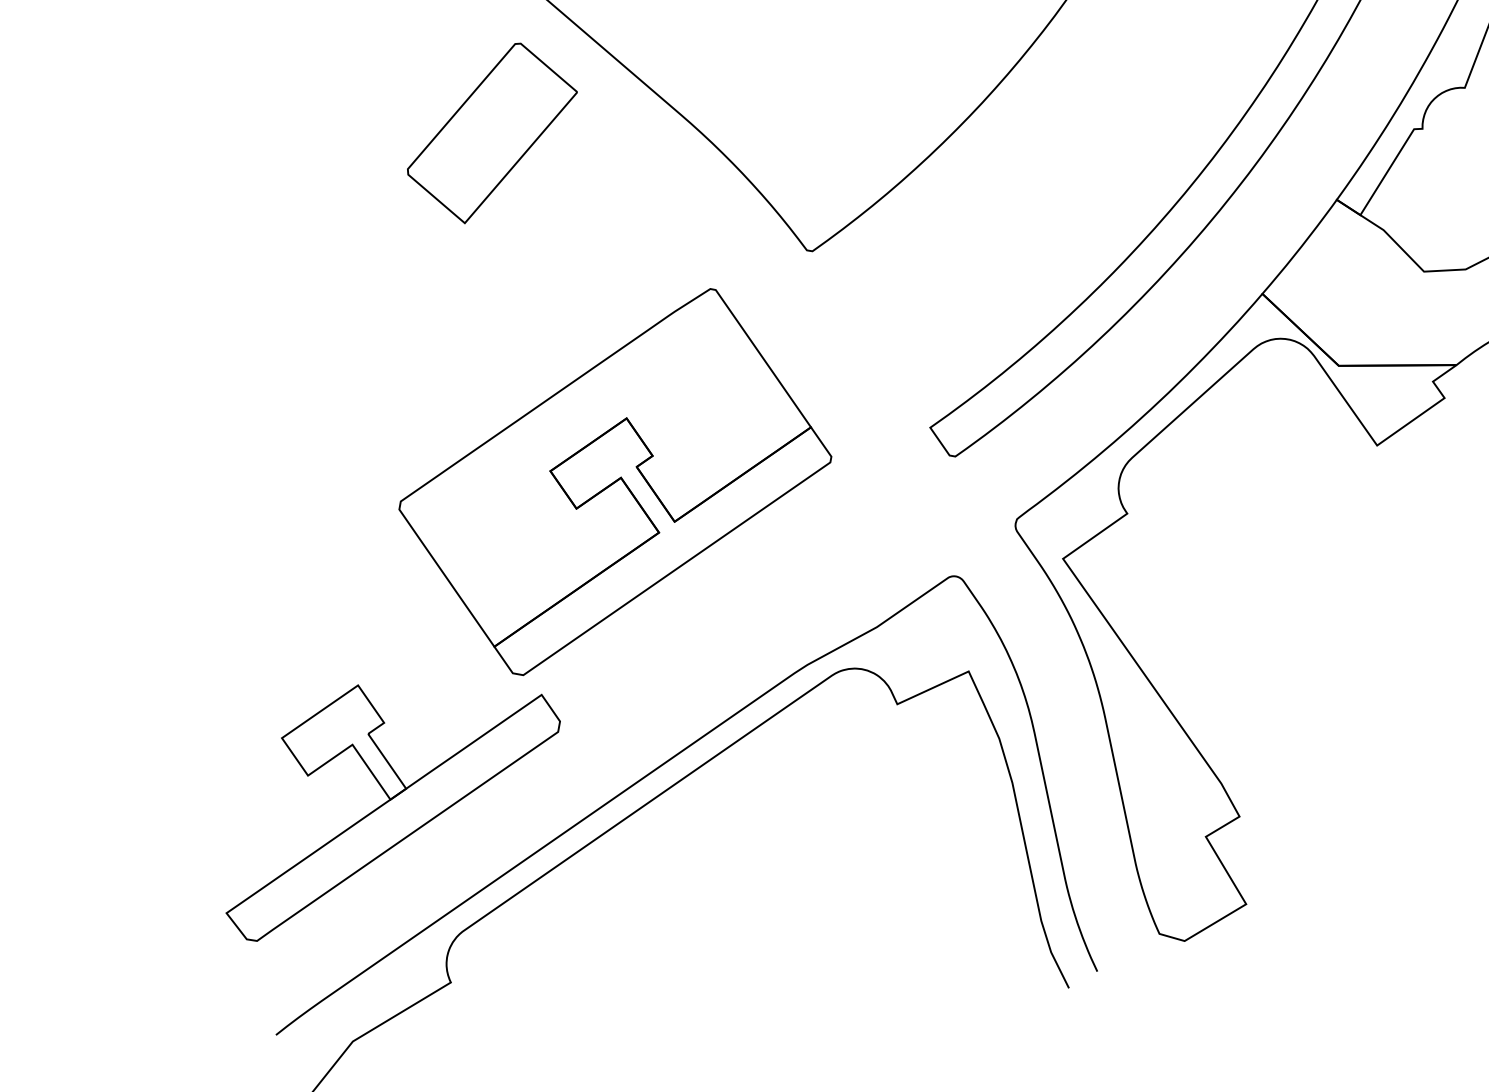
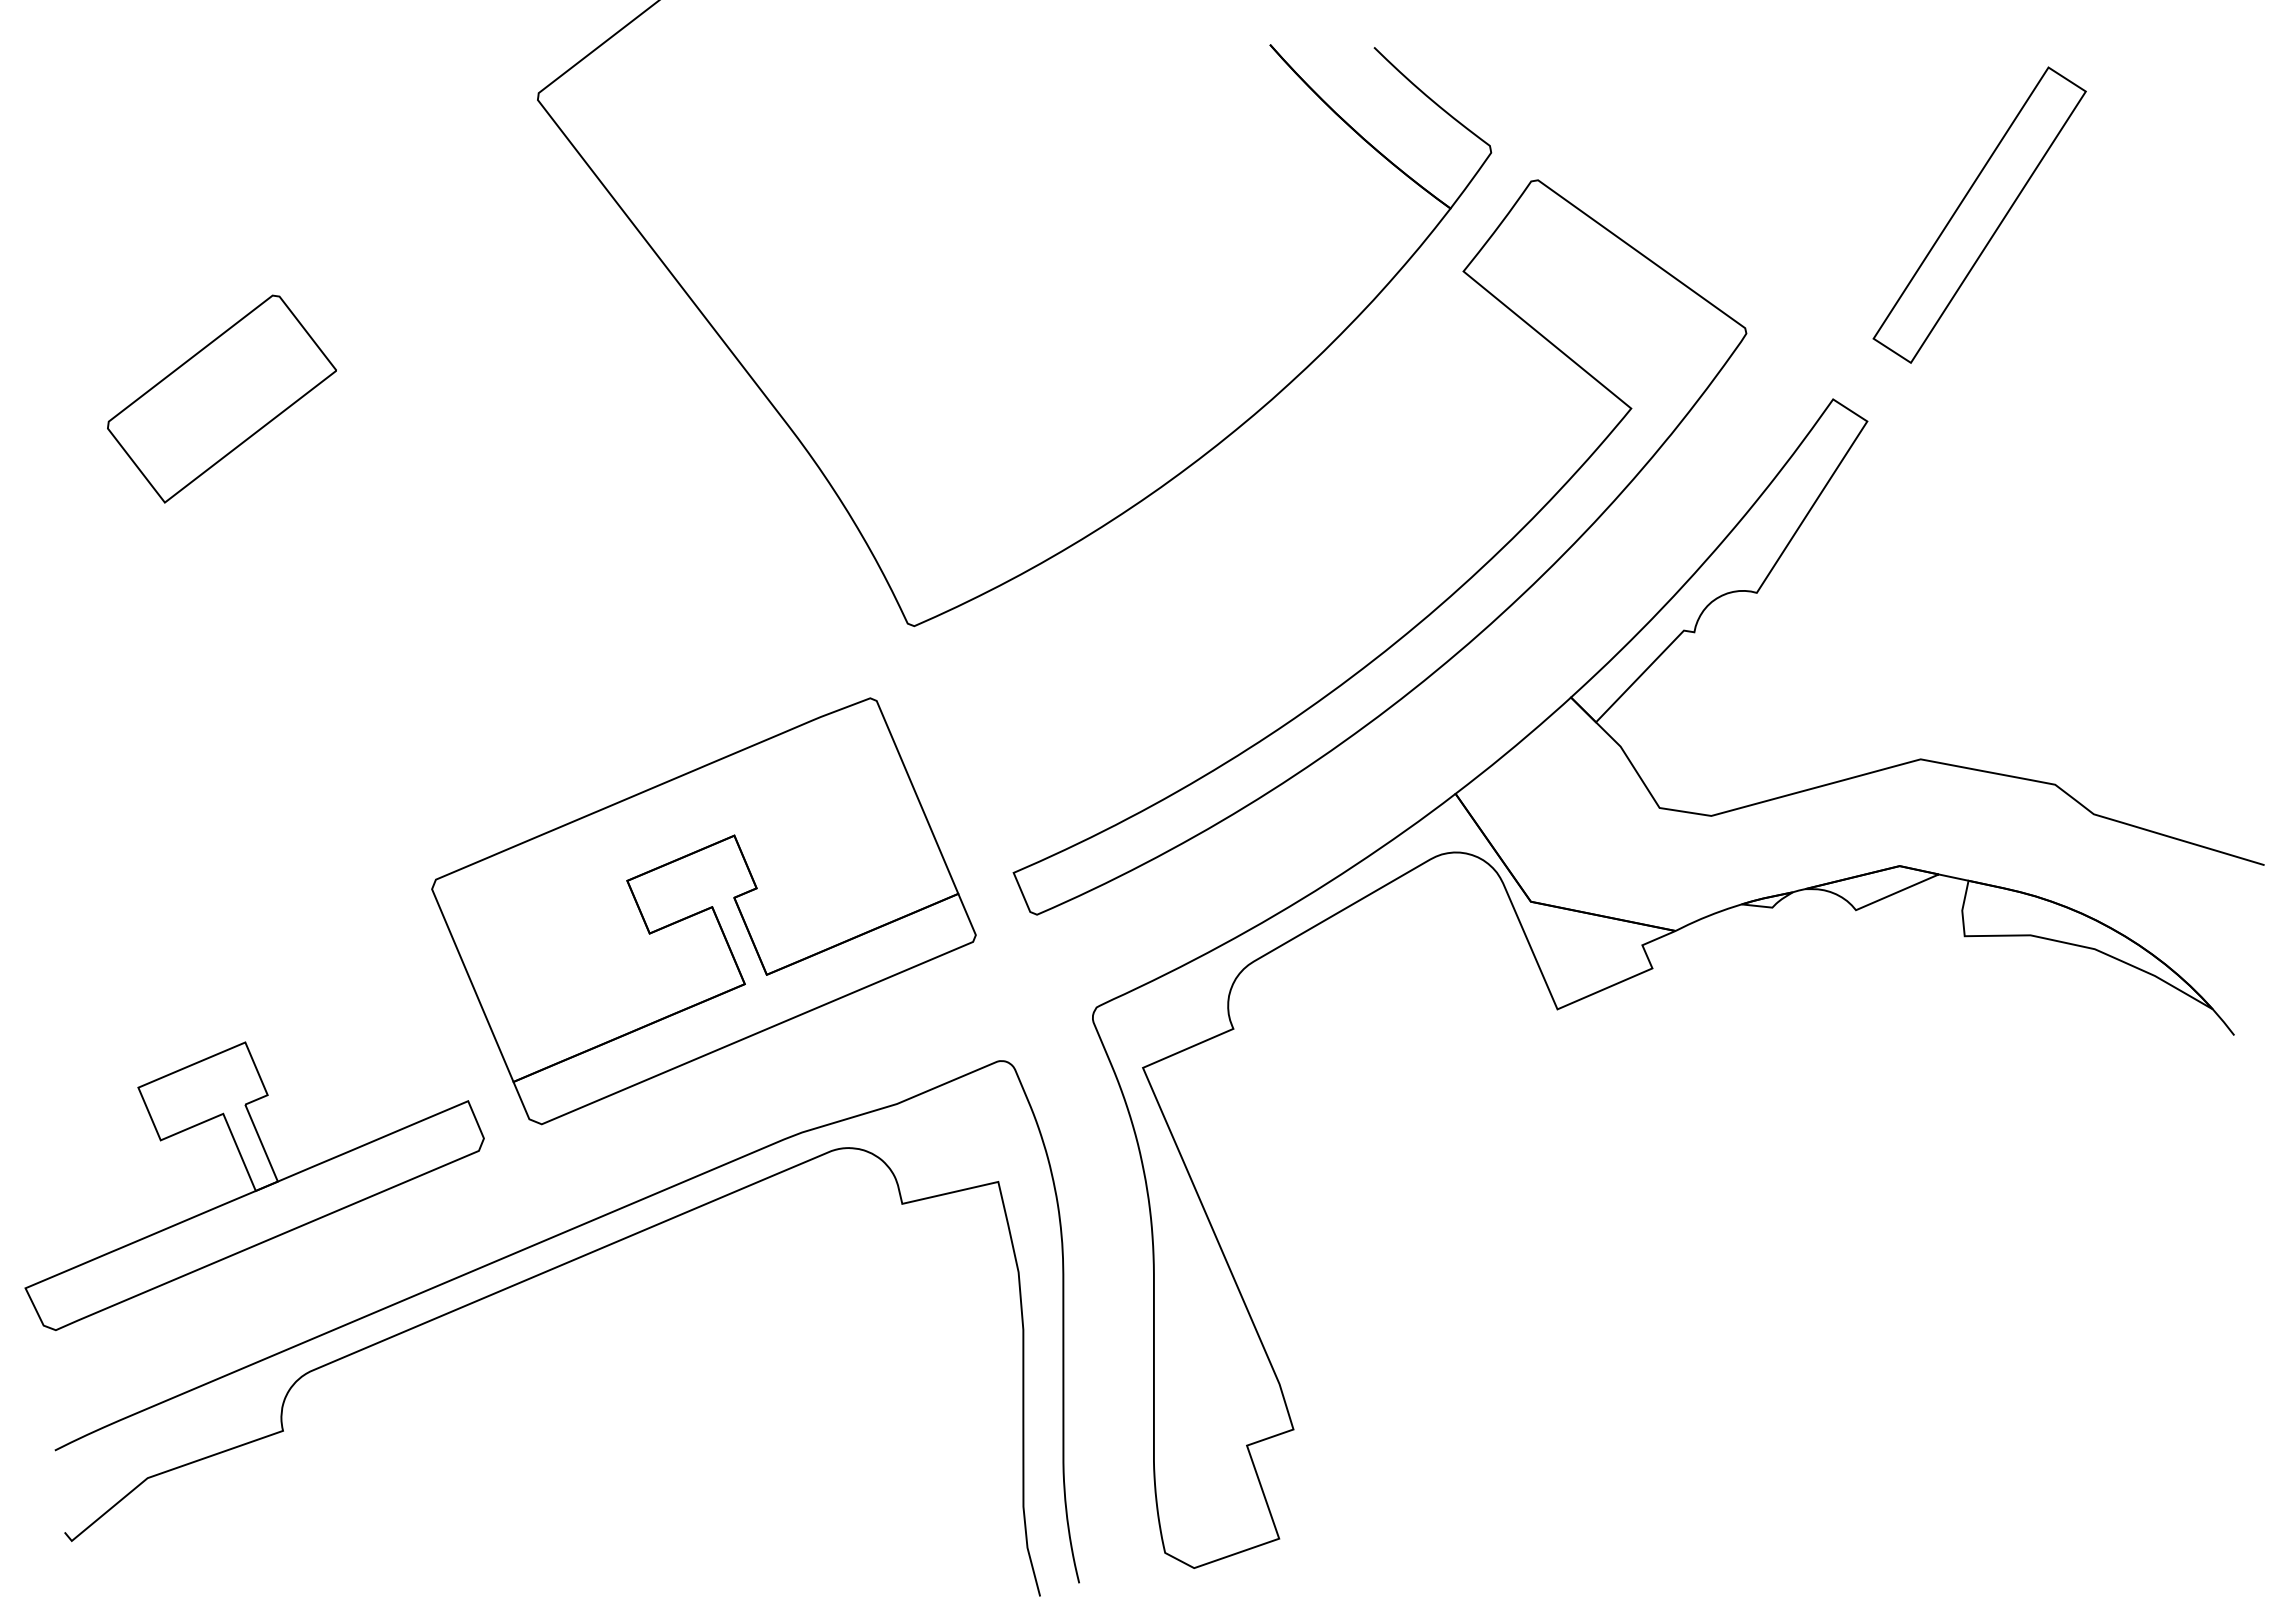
part: (492, 132) -> (221, 398), moved
part: (614, 482) -> (703, 911), moved

